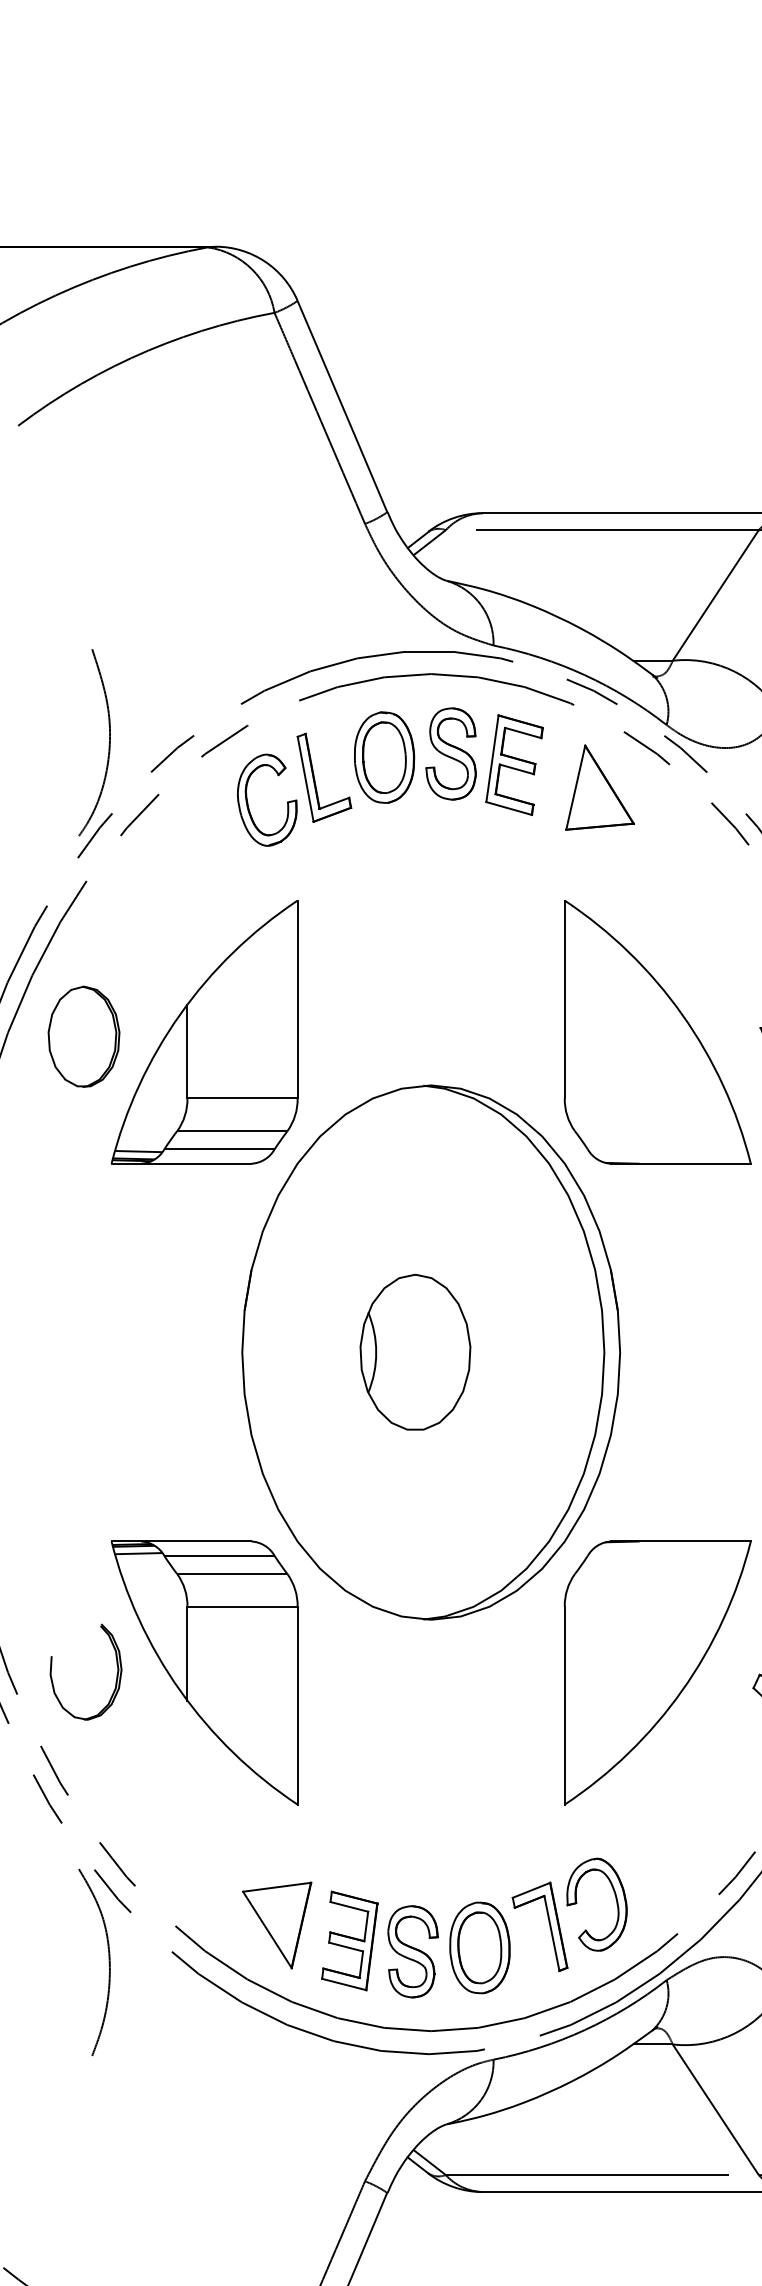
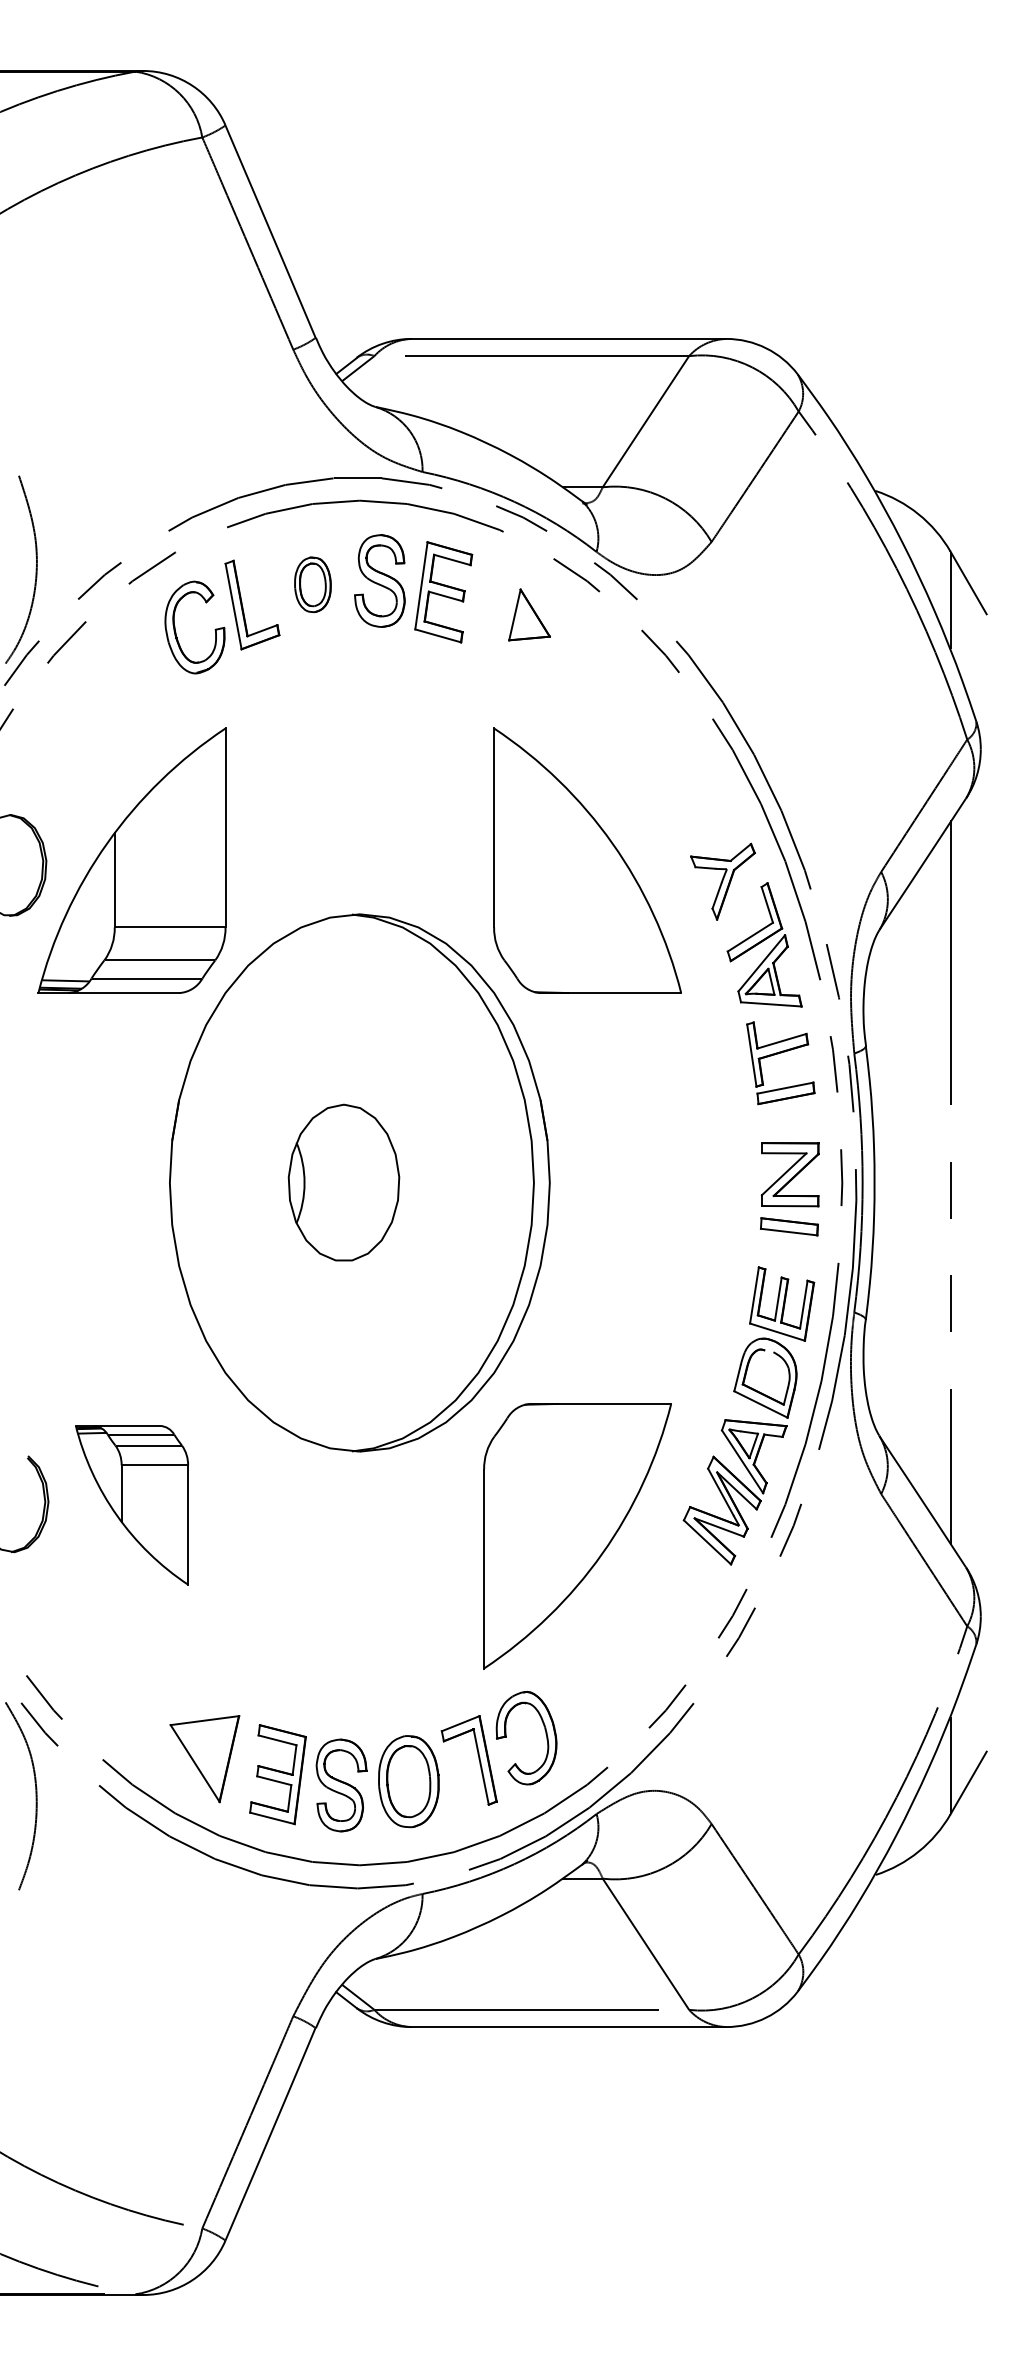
part: (384, 757) -> (312, 584), size x0.6
part: (599, 787) -> (529, 614), size x0.6
part: (204, 1673) -> (131, 1505), size x0.6
part: (657, 1673) -> (577, 1536), moved

